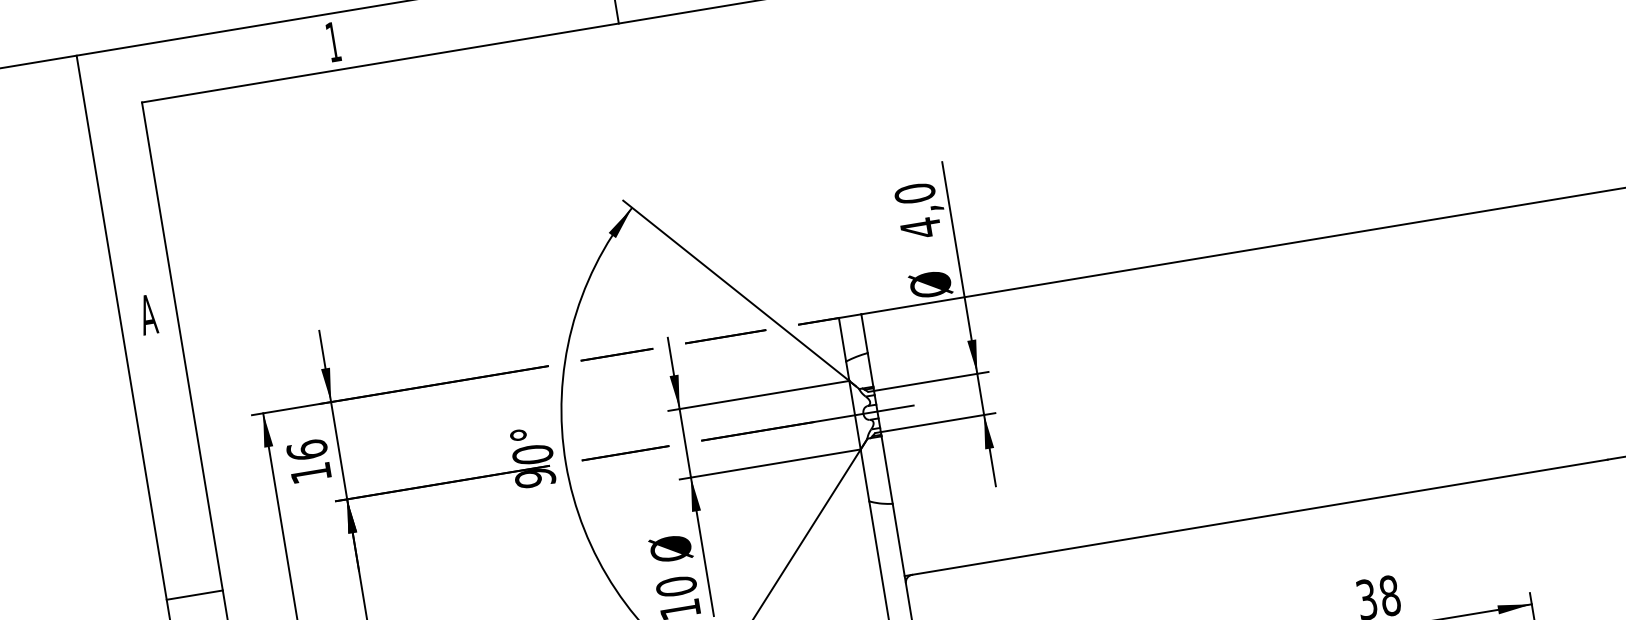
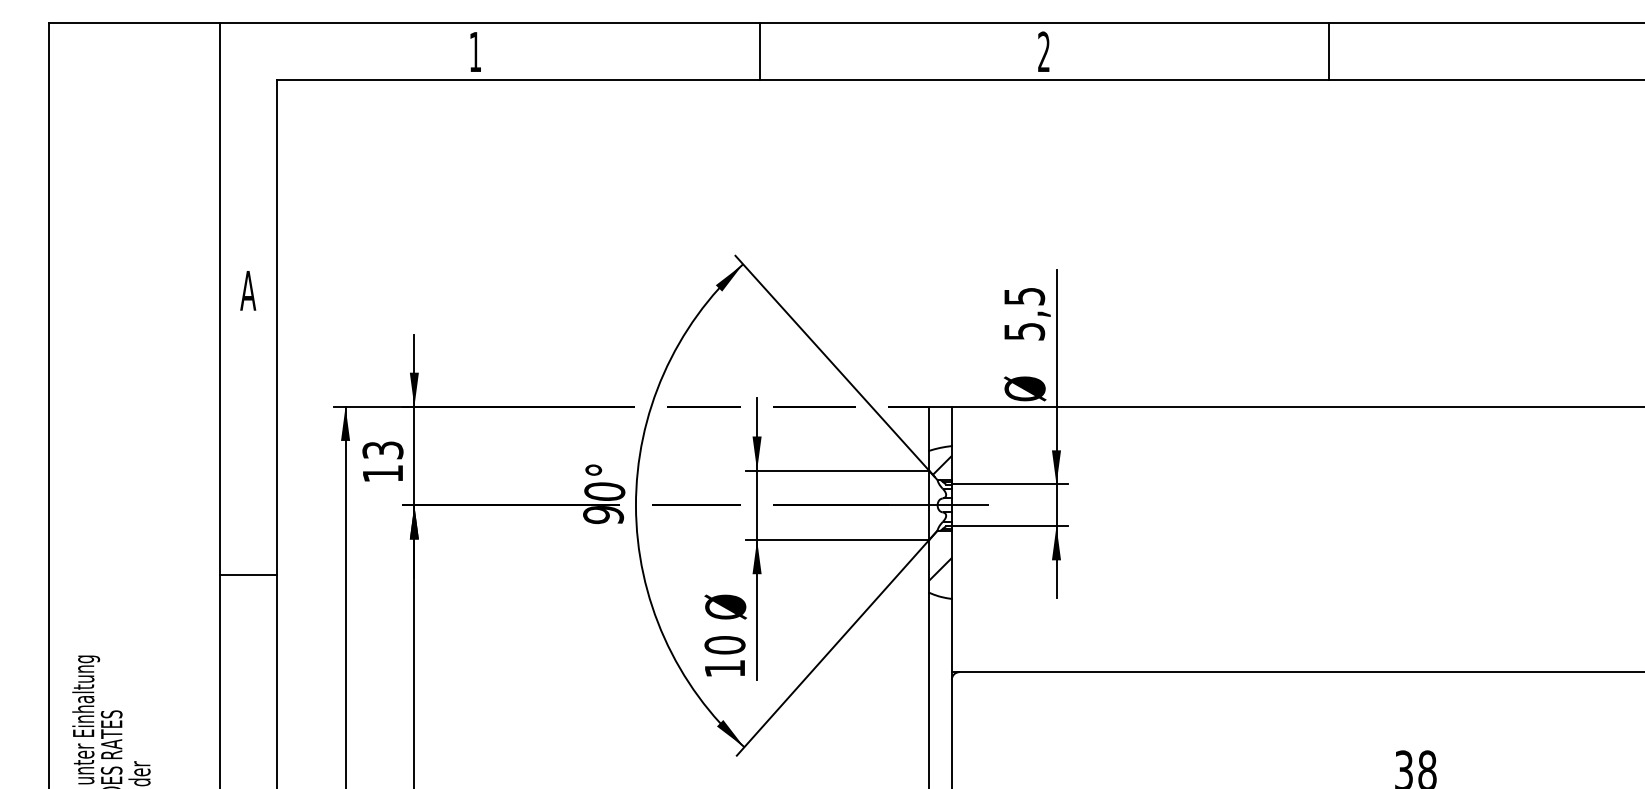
text: (917, 211) -> (1024, 314), 4,0 -> 5,5
hatch: (860, 372) -> (941, 464), added
text: (306, 450) -> (382, 450), 16 -> 13
hatch: (876, 476) -> (940, 569), added

